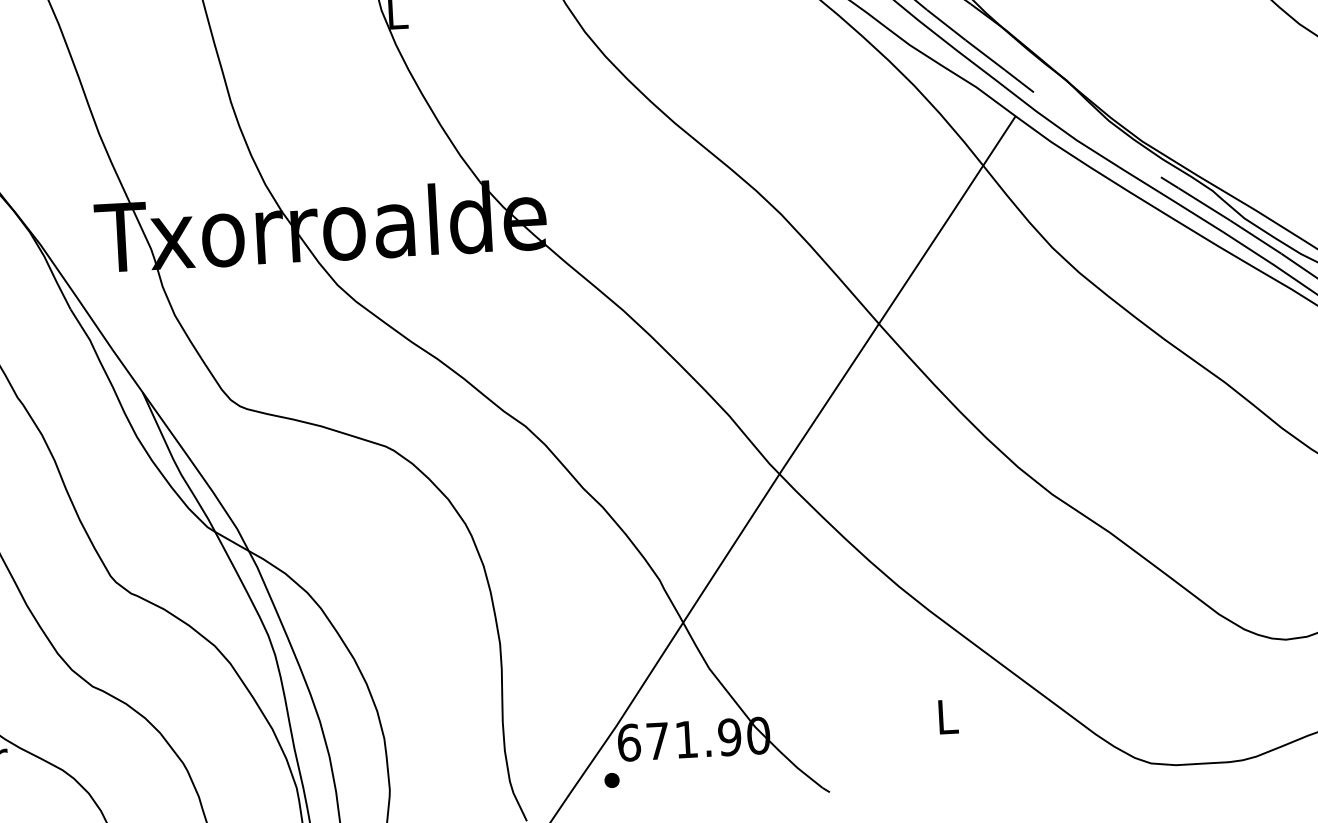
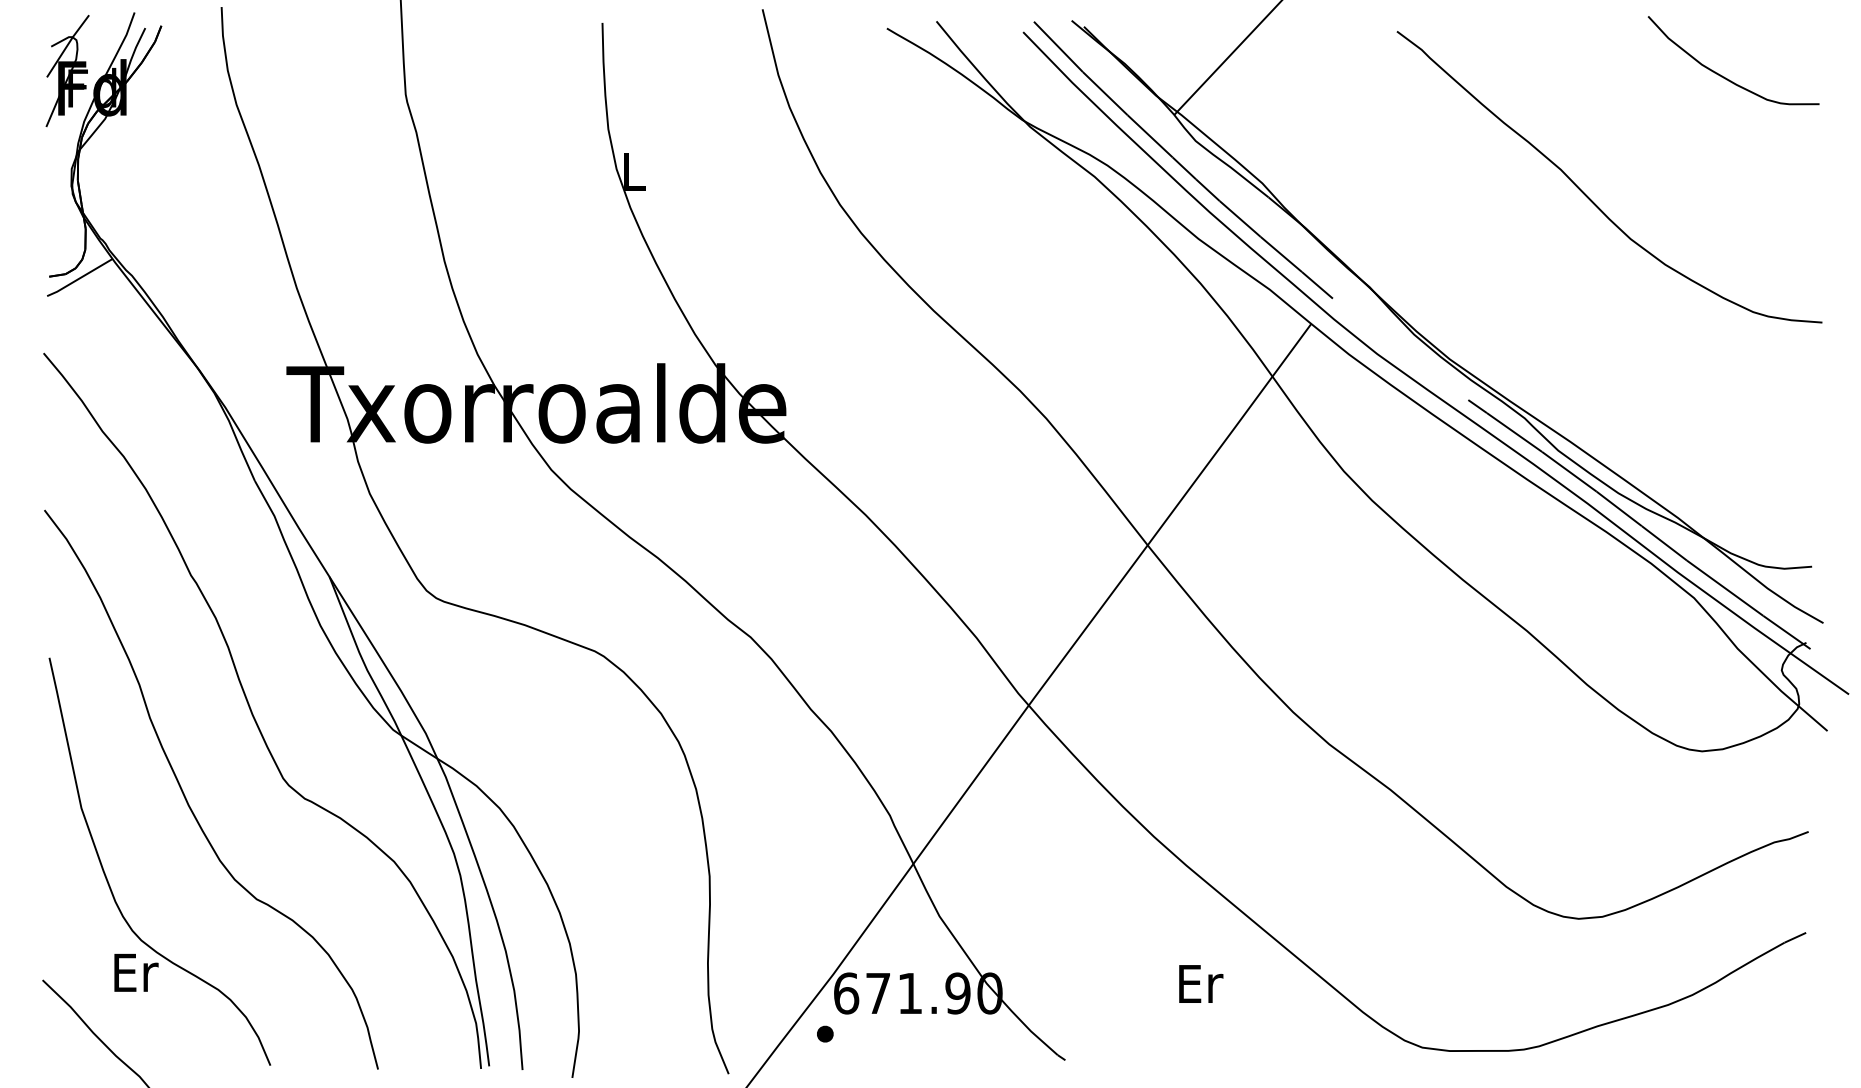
text: (948, 716) -> (1201, 983), L -> Er

